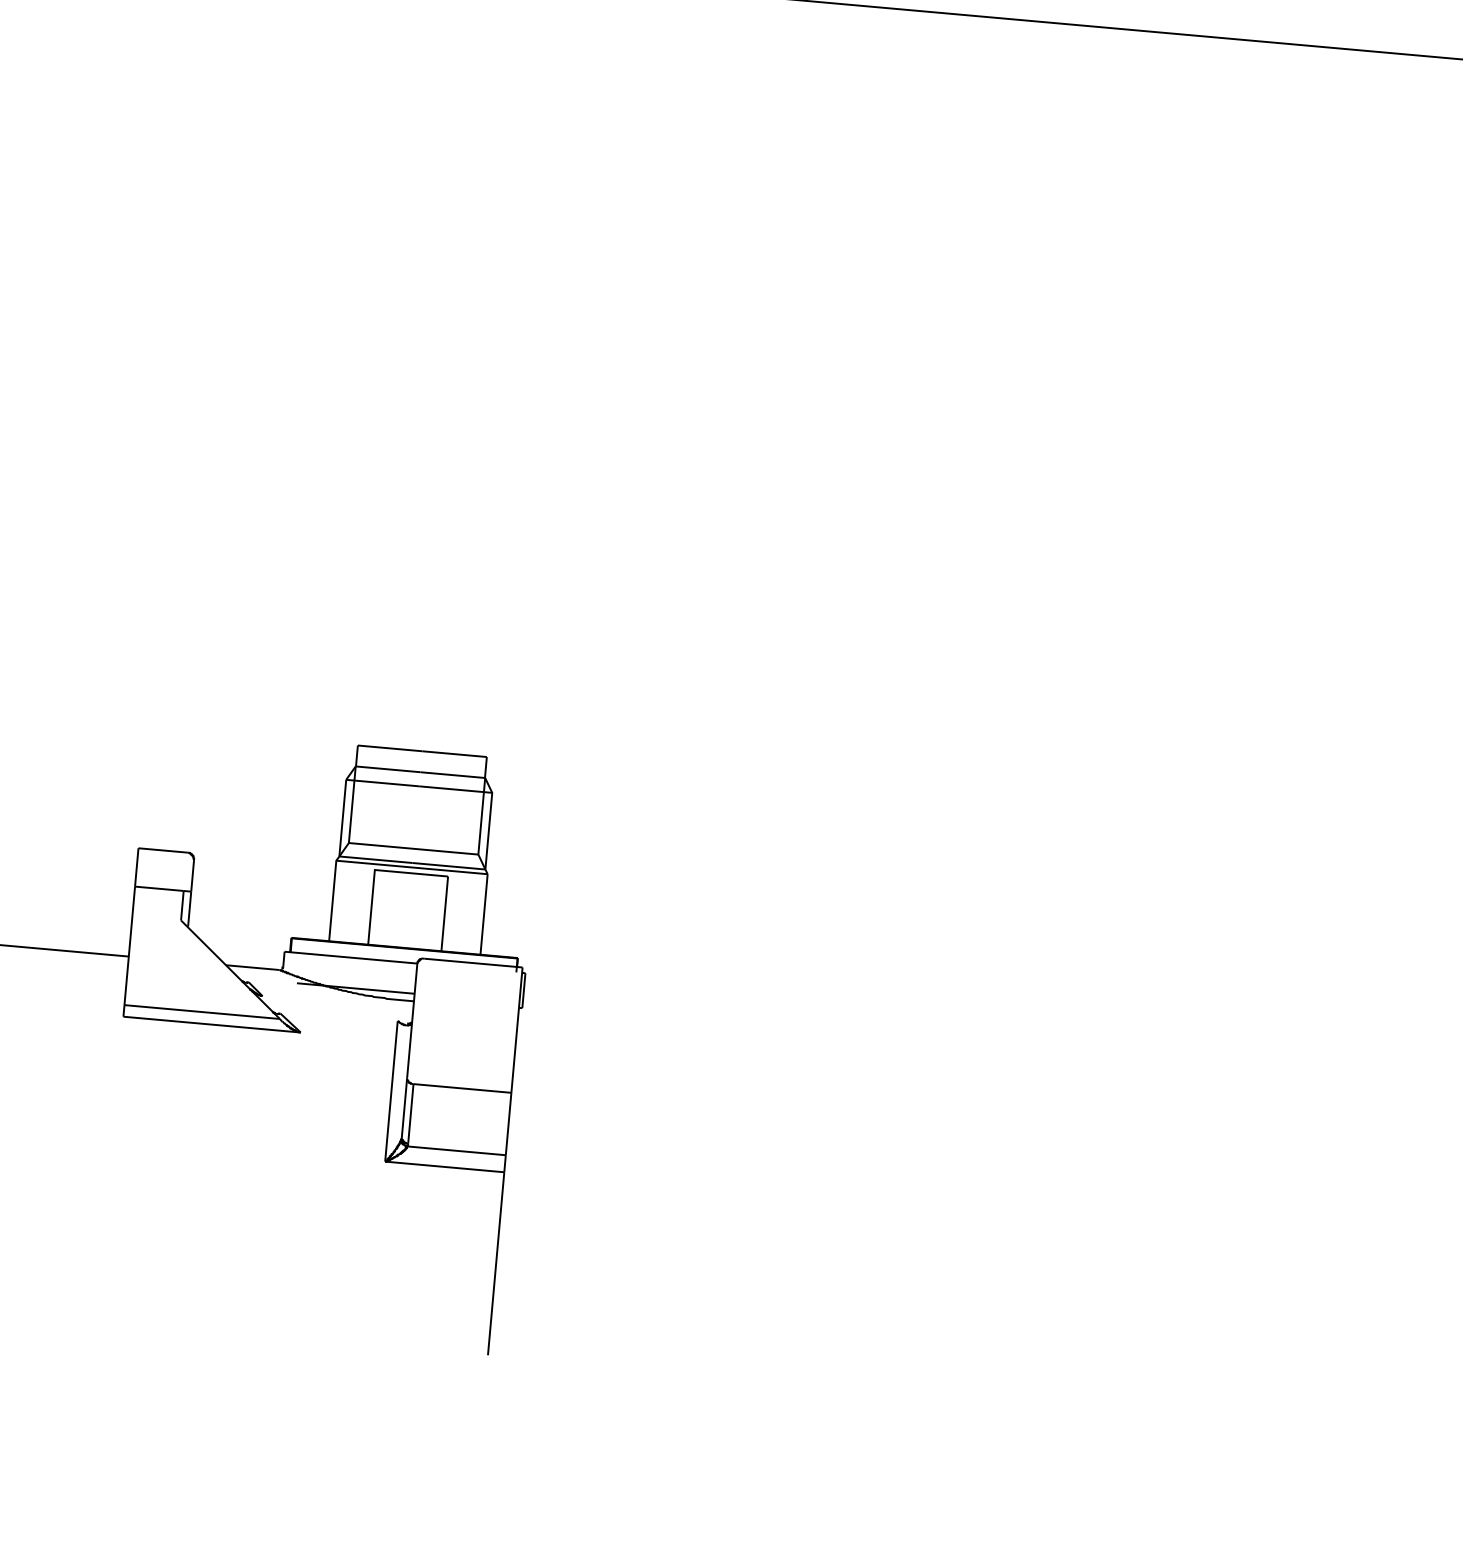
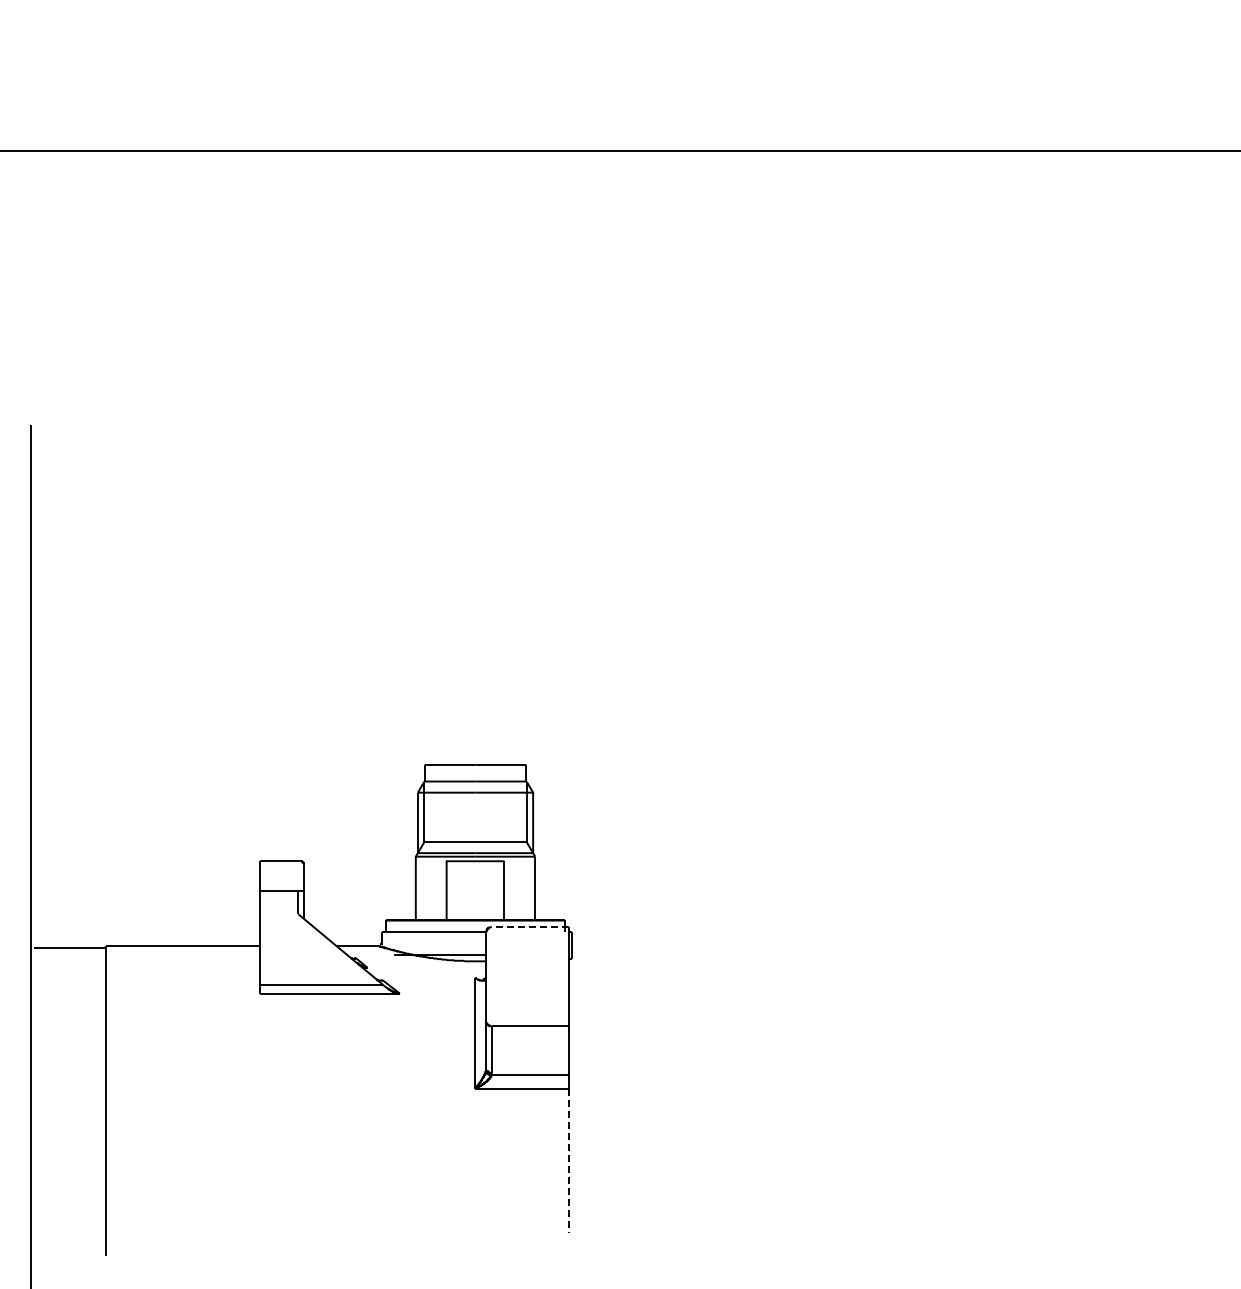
line: (473, 963) -> (530, 927), solid -> dashed
line: (496, 1264) -> (569, 1161), solid -> dashed

